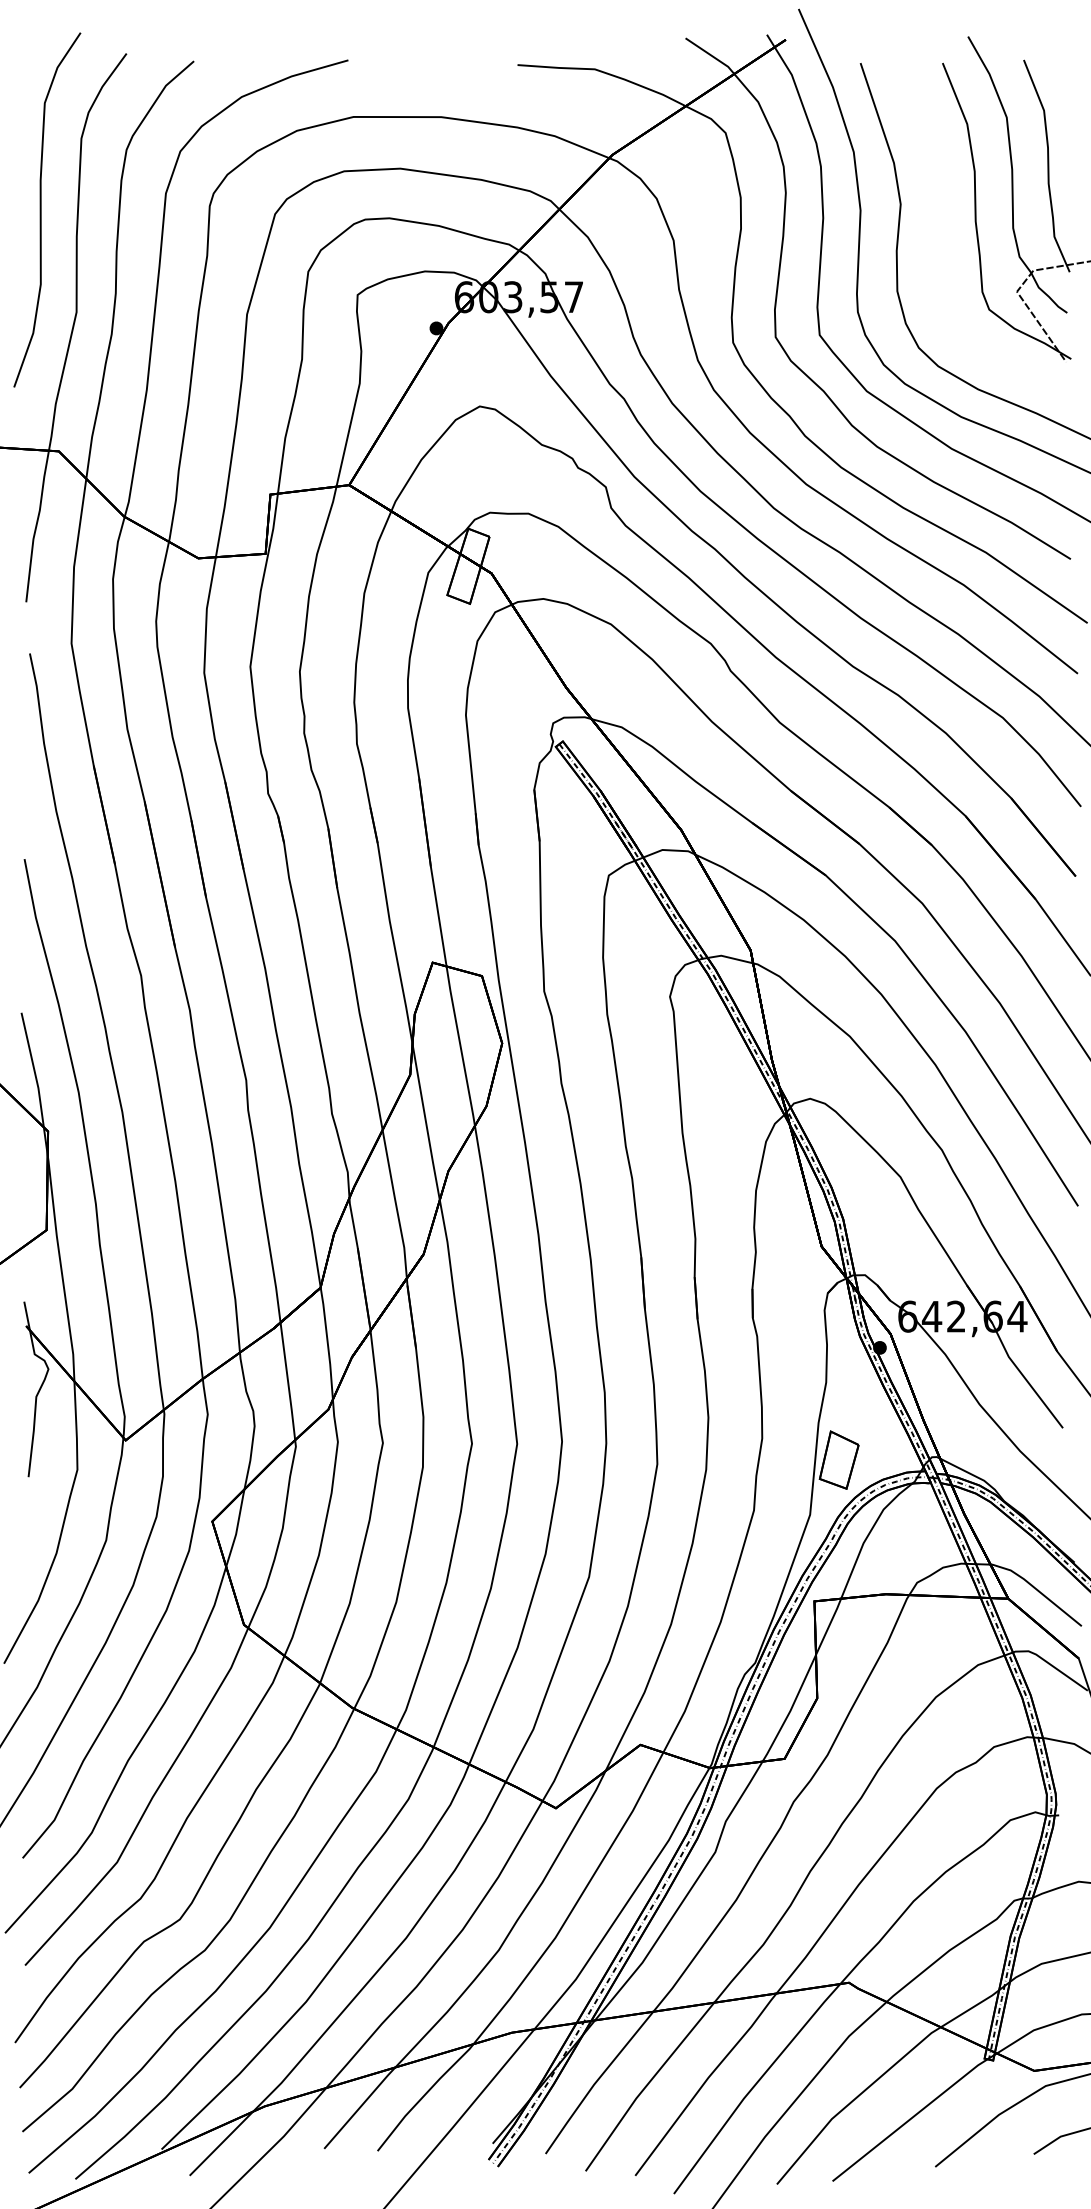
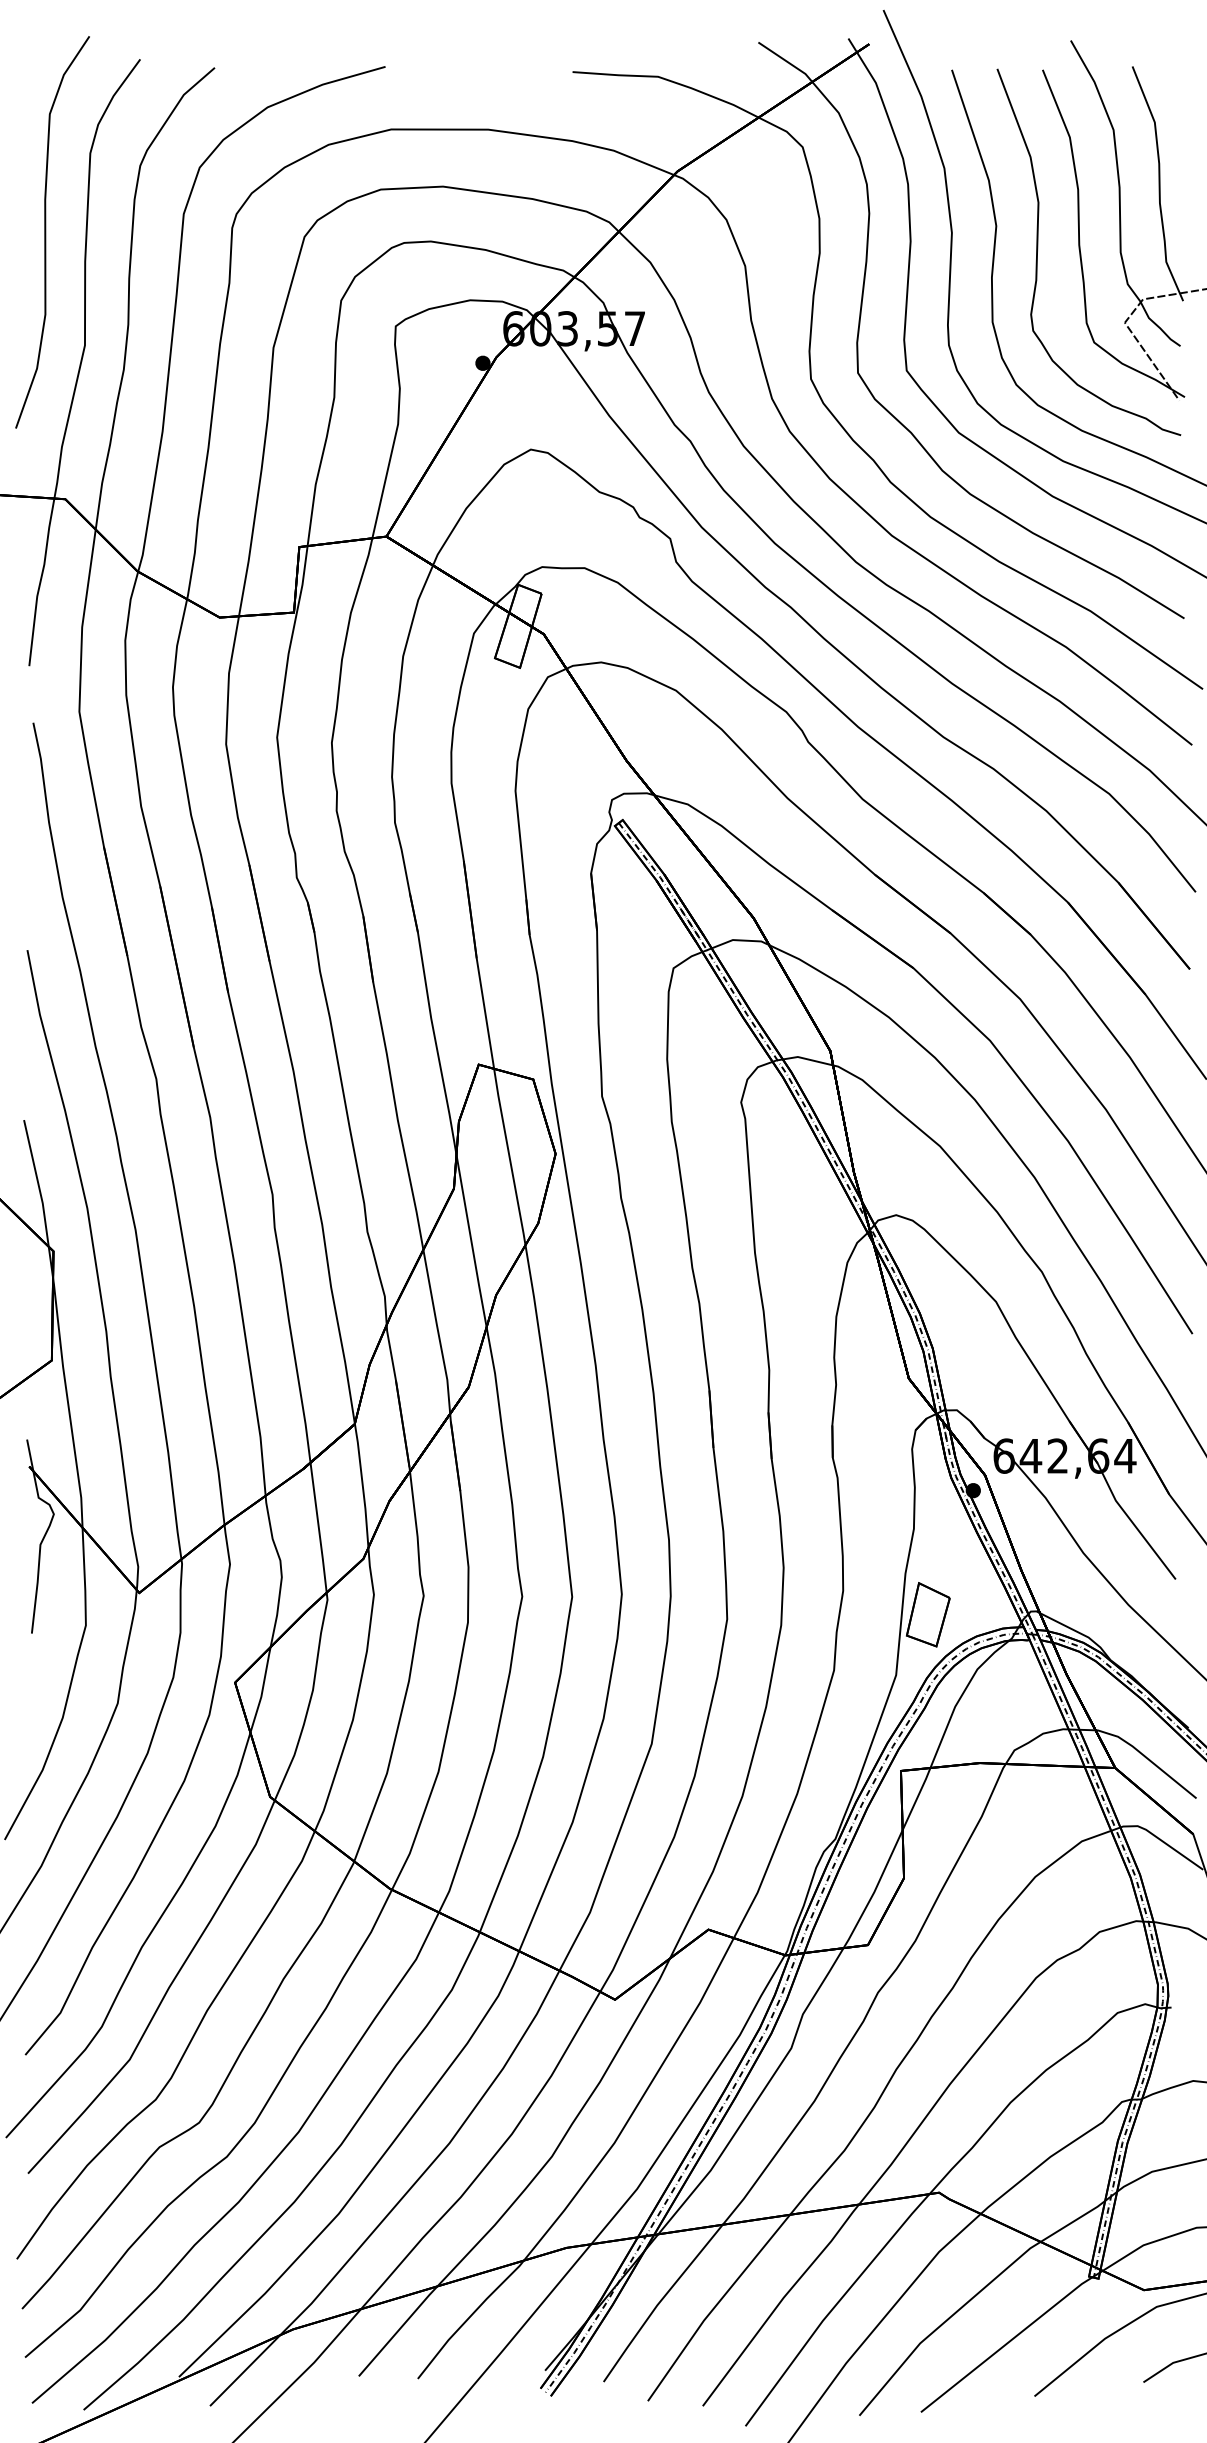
curve: (938, 225) -> (1038, 249), added

